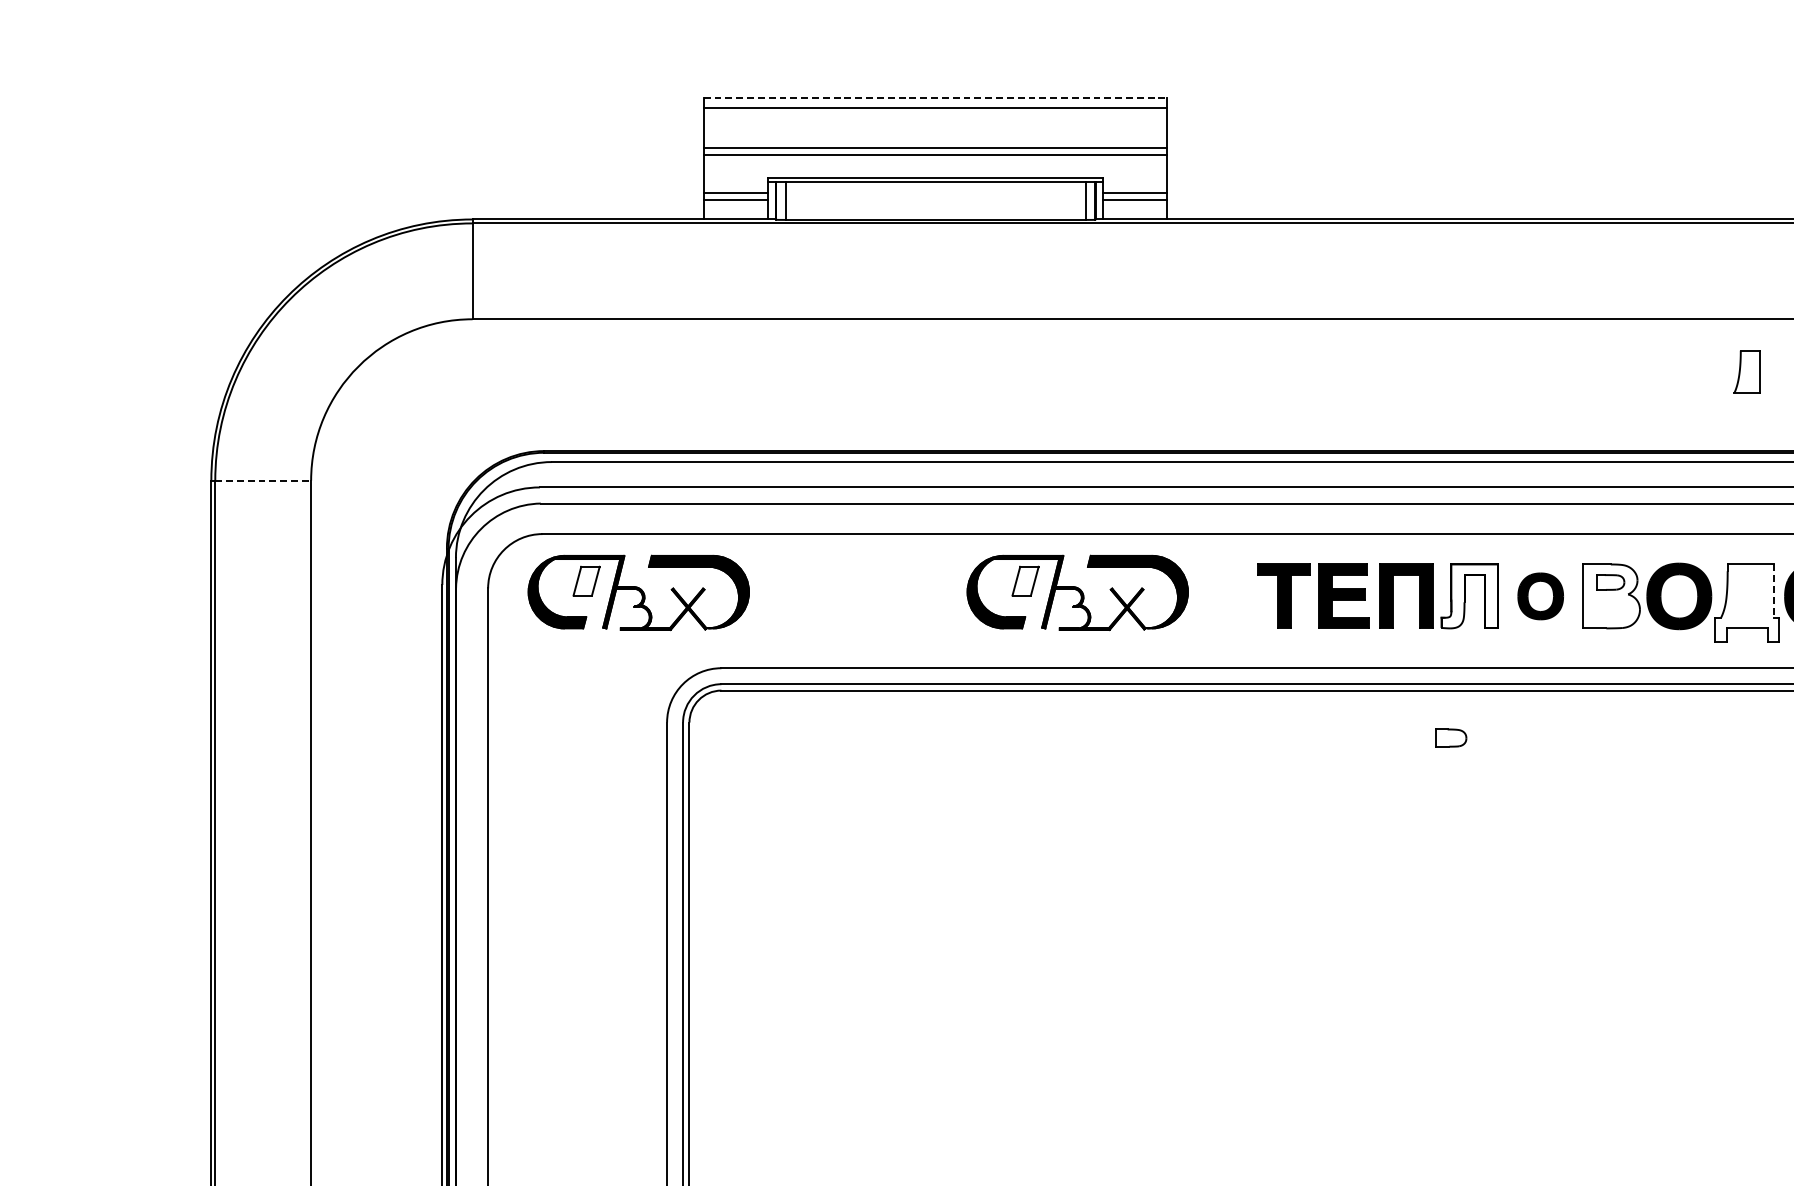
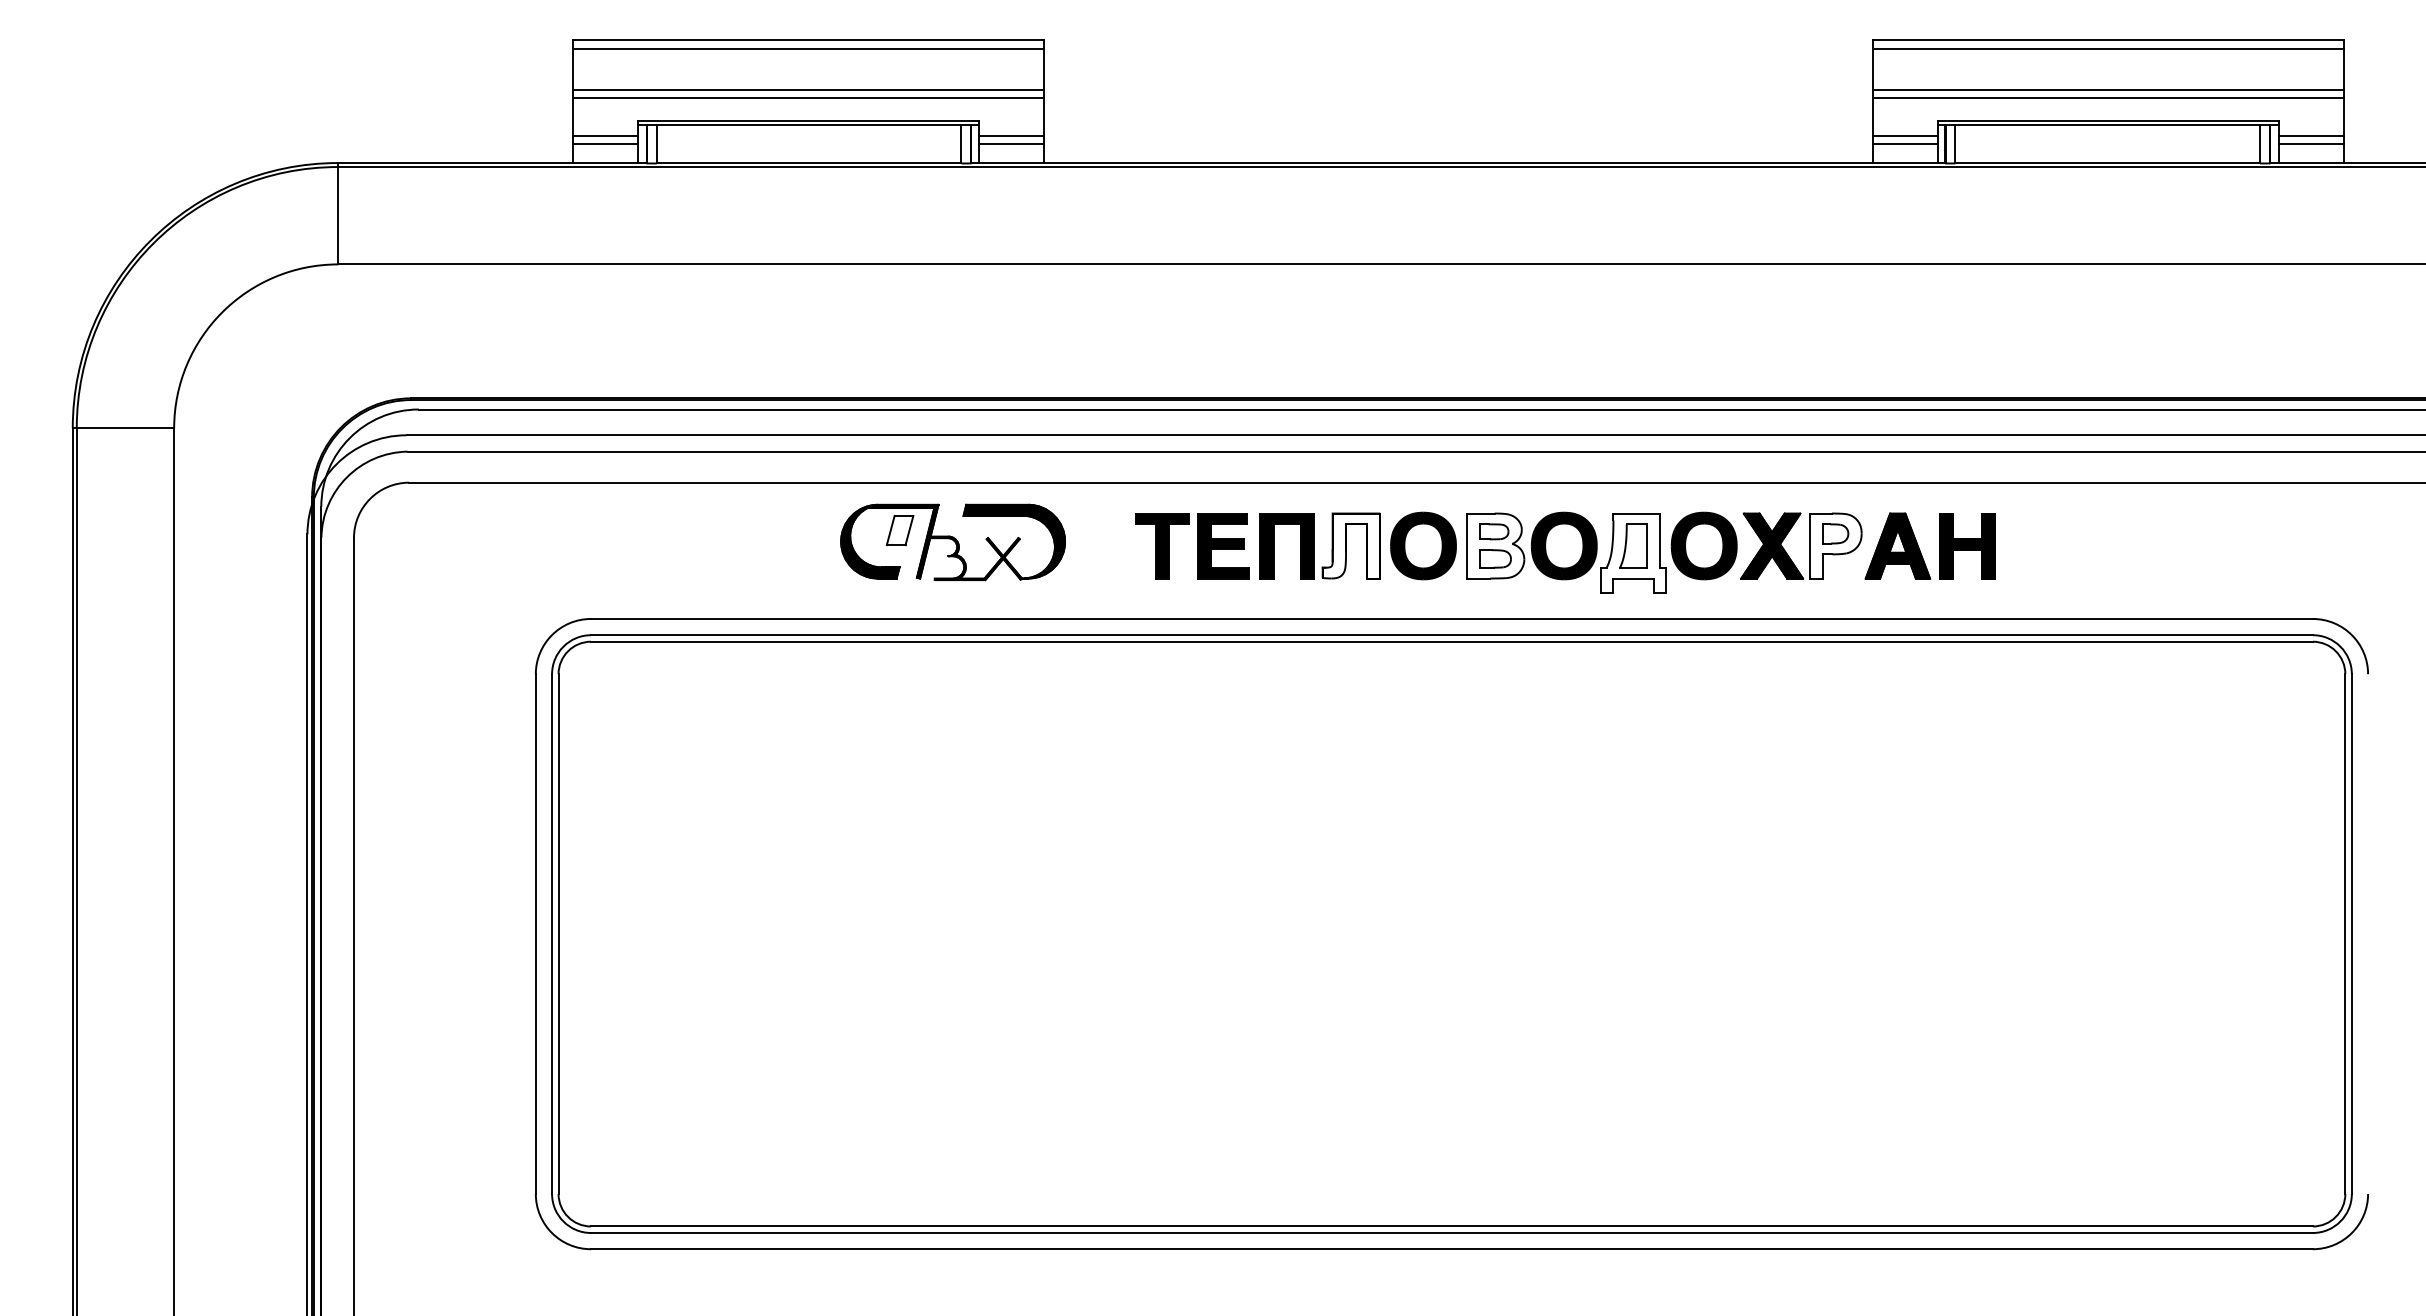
line: (935, 97) -> (808, 39), dashed -> solid
part: (1747, 371) -> (1633, 545), moved
line: (263, 480) -> (125, 428), dashed -> solid
line: (1773, 591) -> (1660, 541), dashed -> solid
part: (638, 592) -> (506, 542), removed
part: (1540, 595) -> (1423, 545), size x1.43
part: (1451, 737) -> (1495, 558), moved

